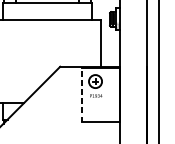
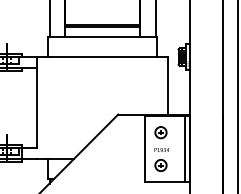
part: (95, 81) -> (160, 132), size x0.71
line: (115, 94) -> (185, 148), added
line: (81, 95) -> (144, 149), dashed -> solid
part: (95, 108) -> (160, 165), added

